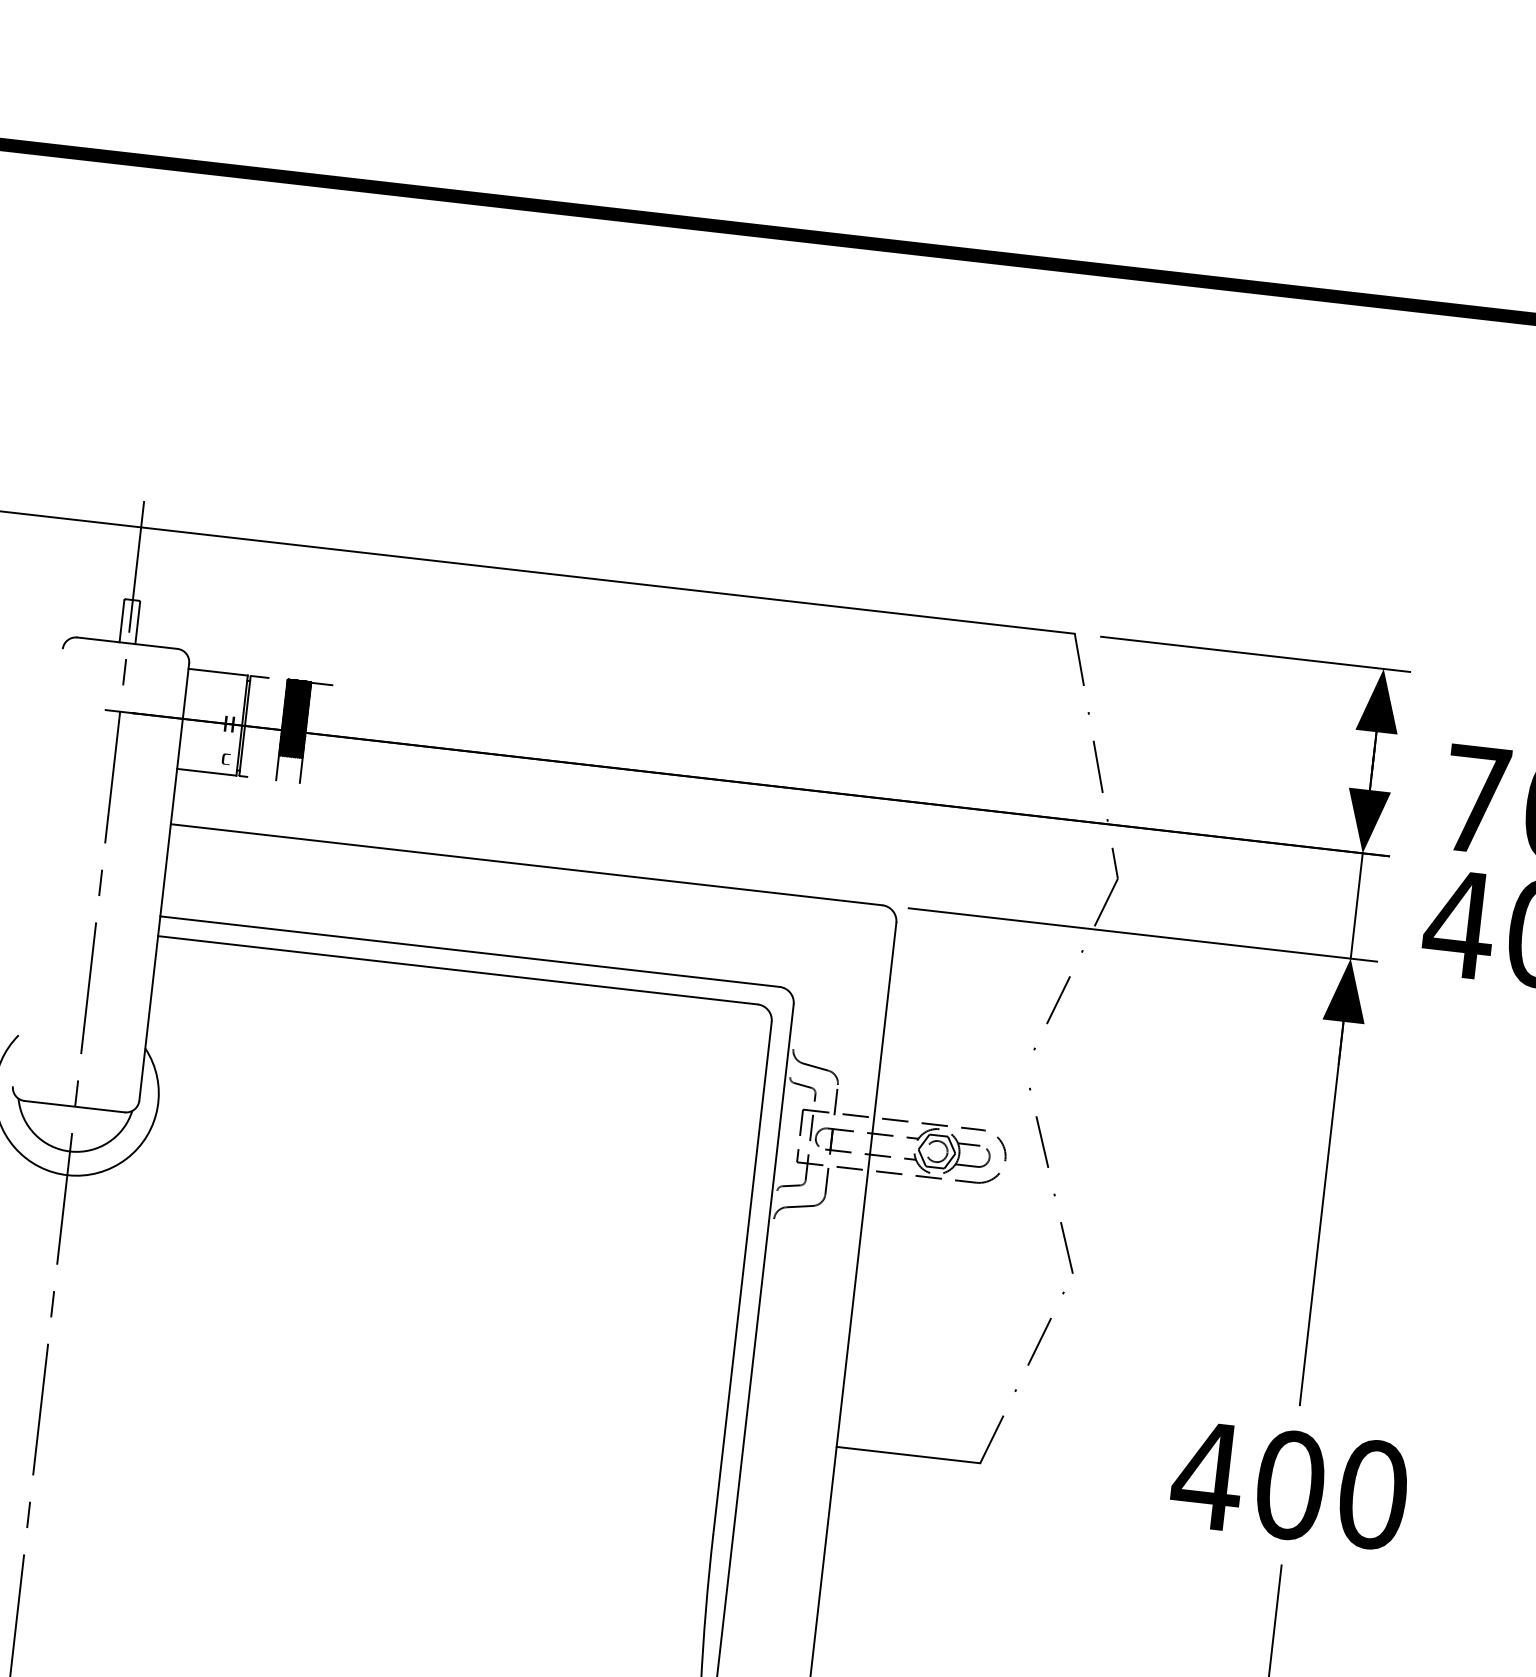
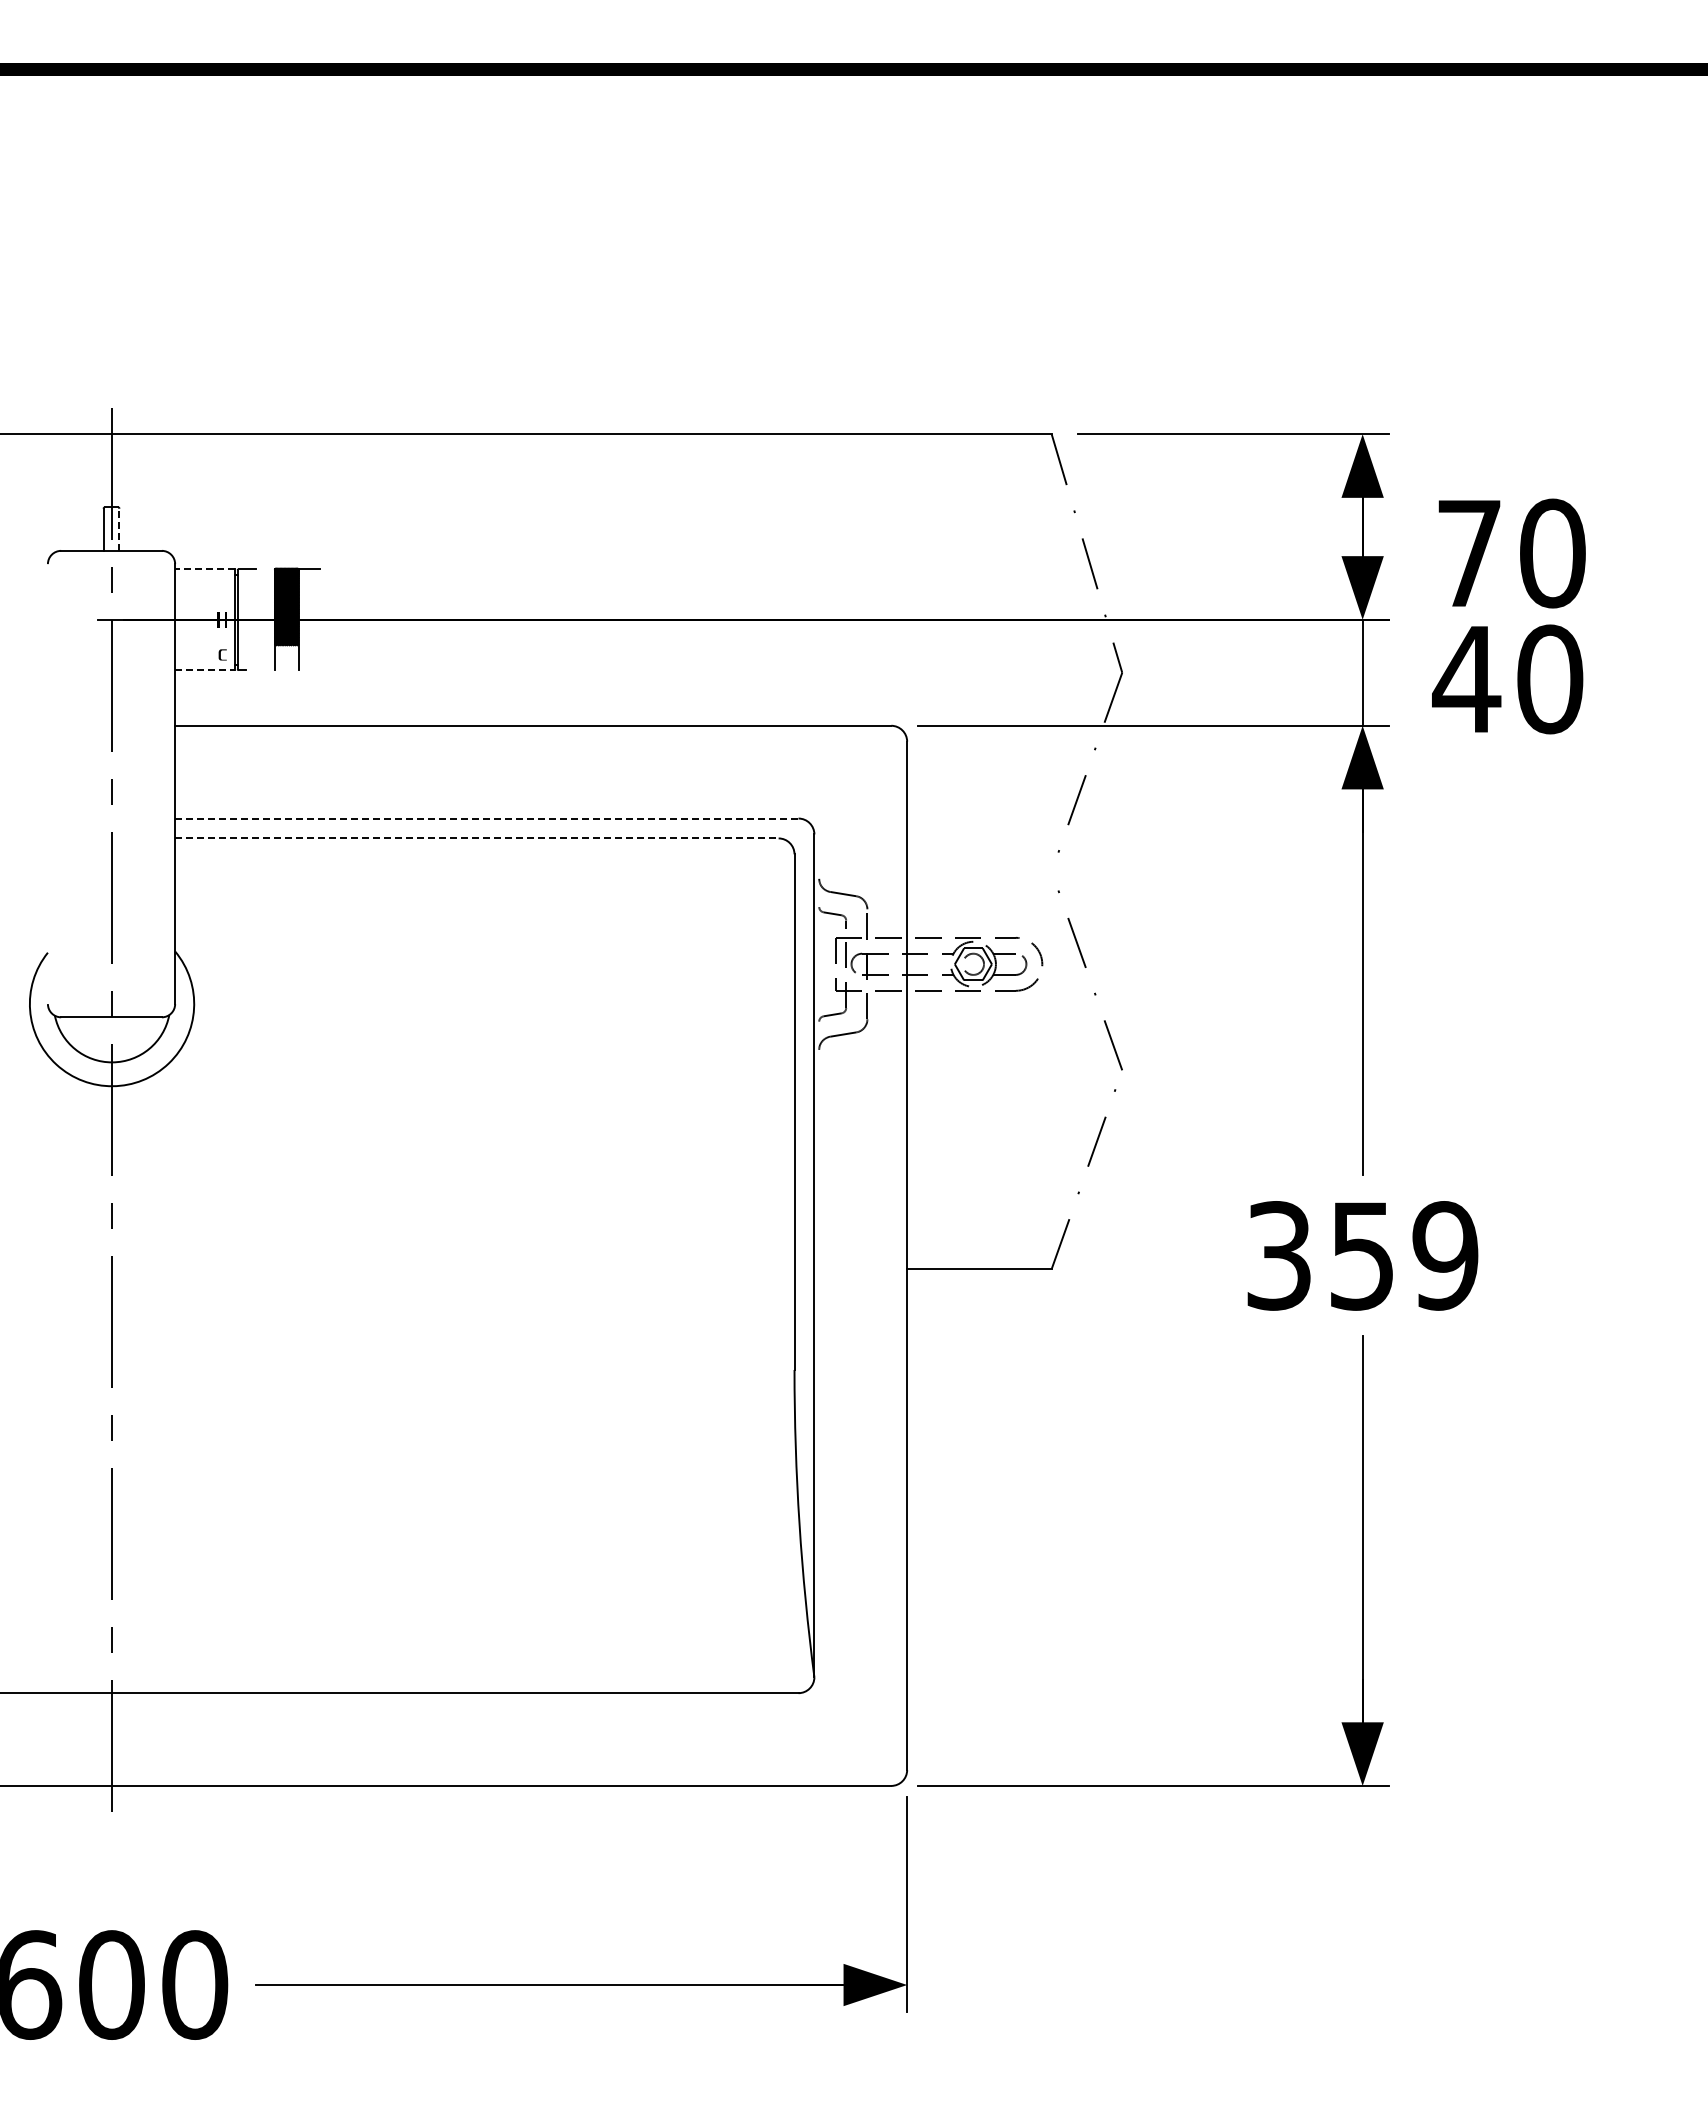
line: (137, 622) -> (119, 529), solid -> dashed
line: (217, 672) -> (204, 569), solid -> dashed
line: (206, 772) -> (204, 670), solid -> dashed
line: (469, 951) -> (486, 818), solid -> dashed
line: (457, 970) -> (476, 838), solid -> dashed
text: (1289, 1484) -> (1361, 1255), 400 -> 359

